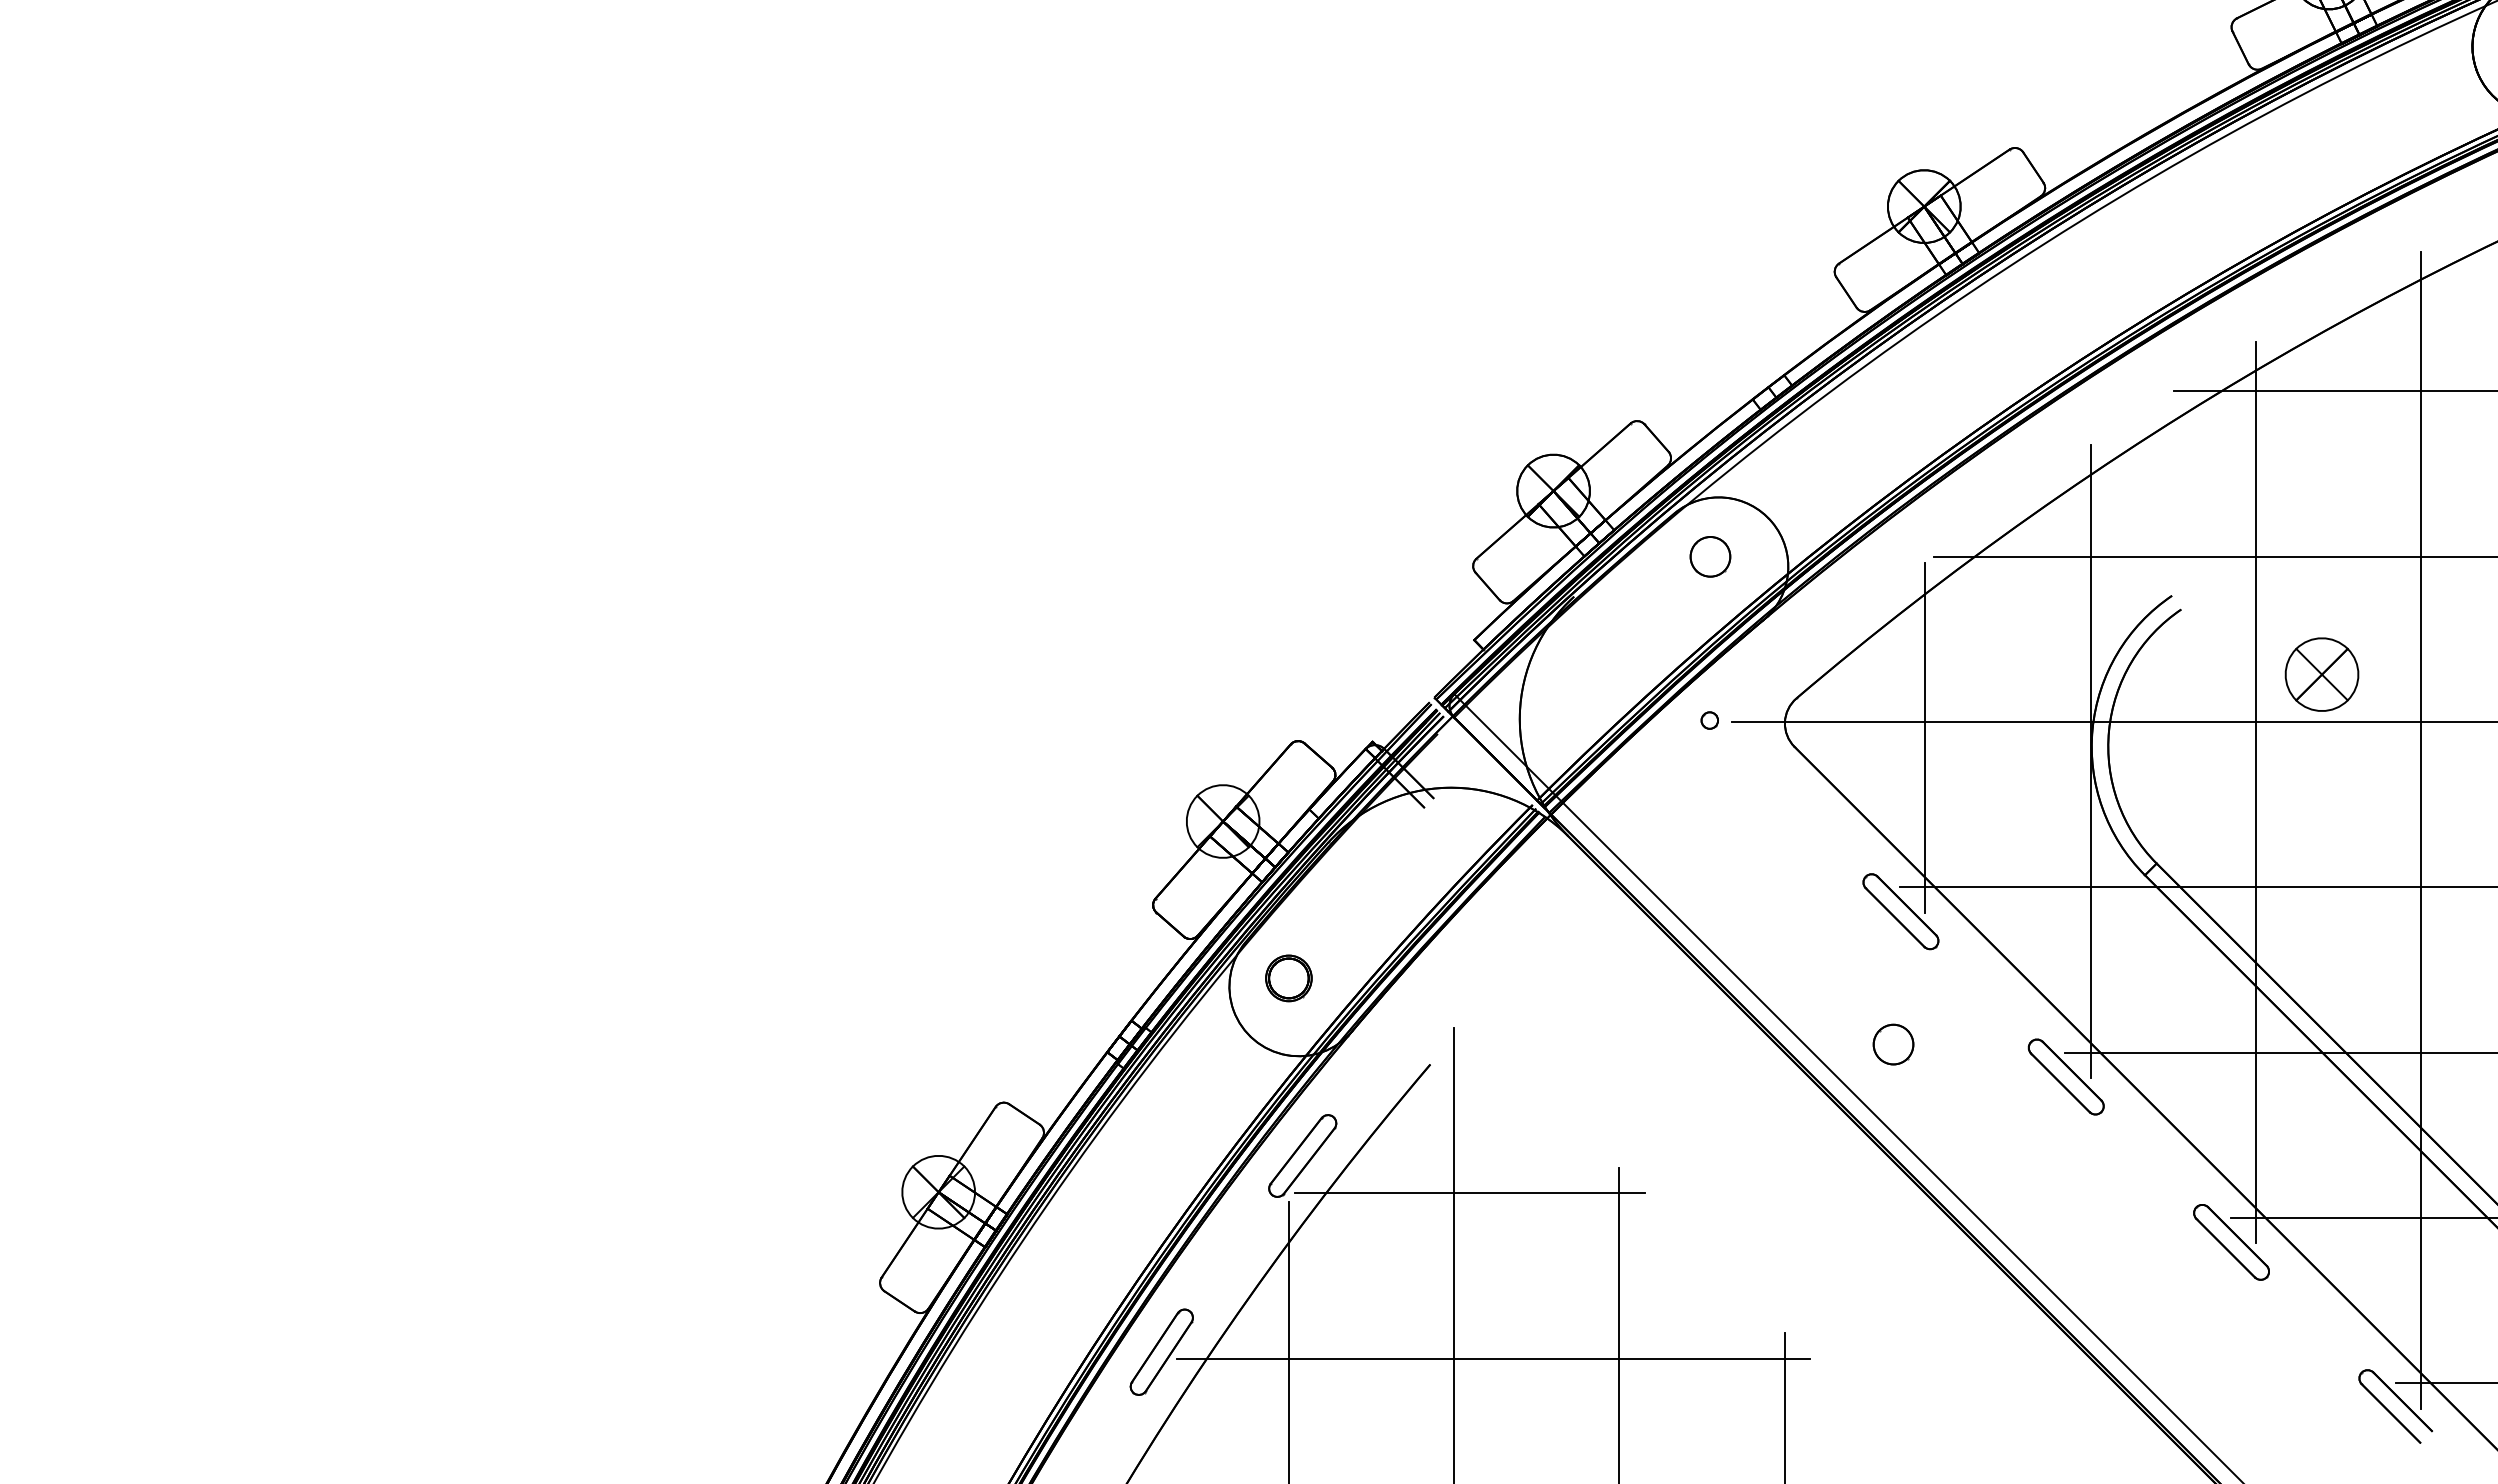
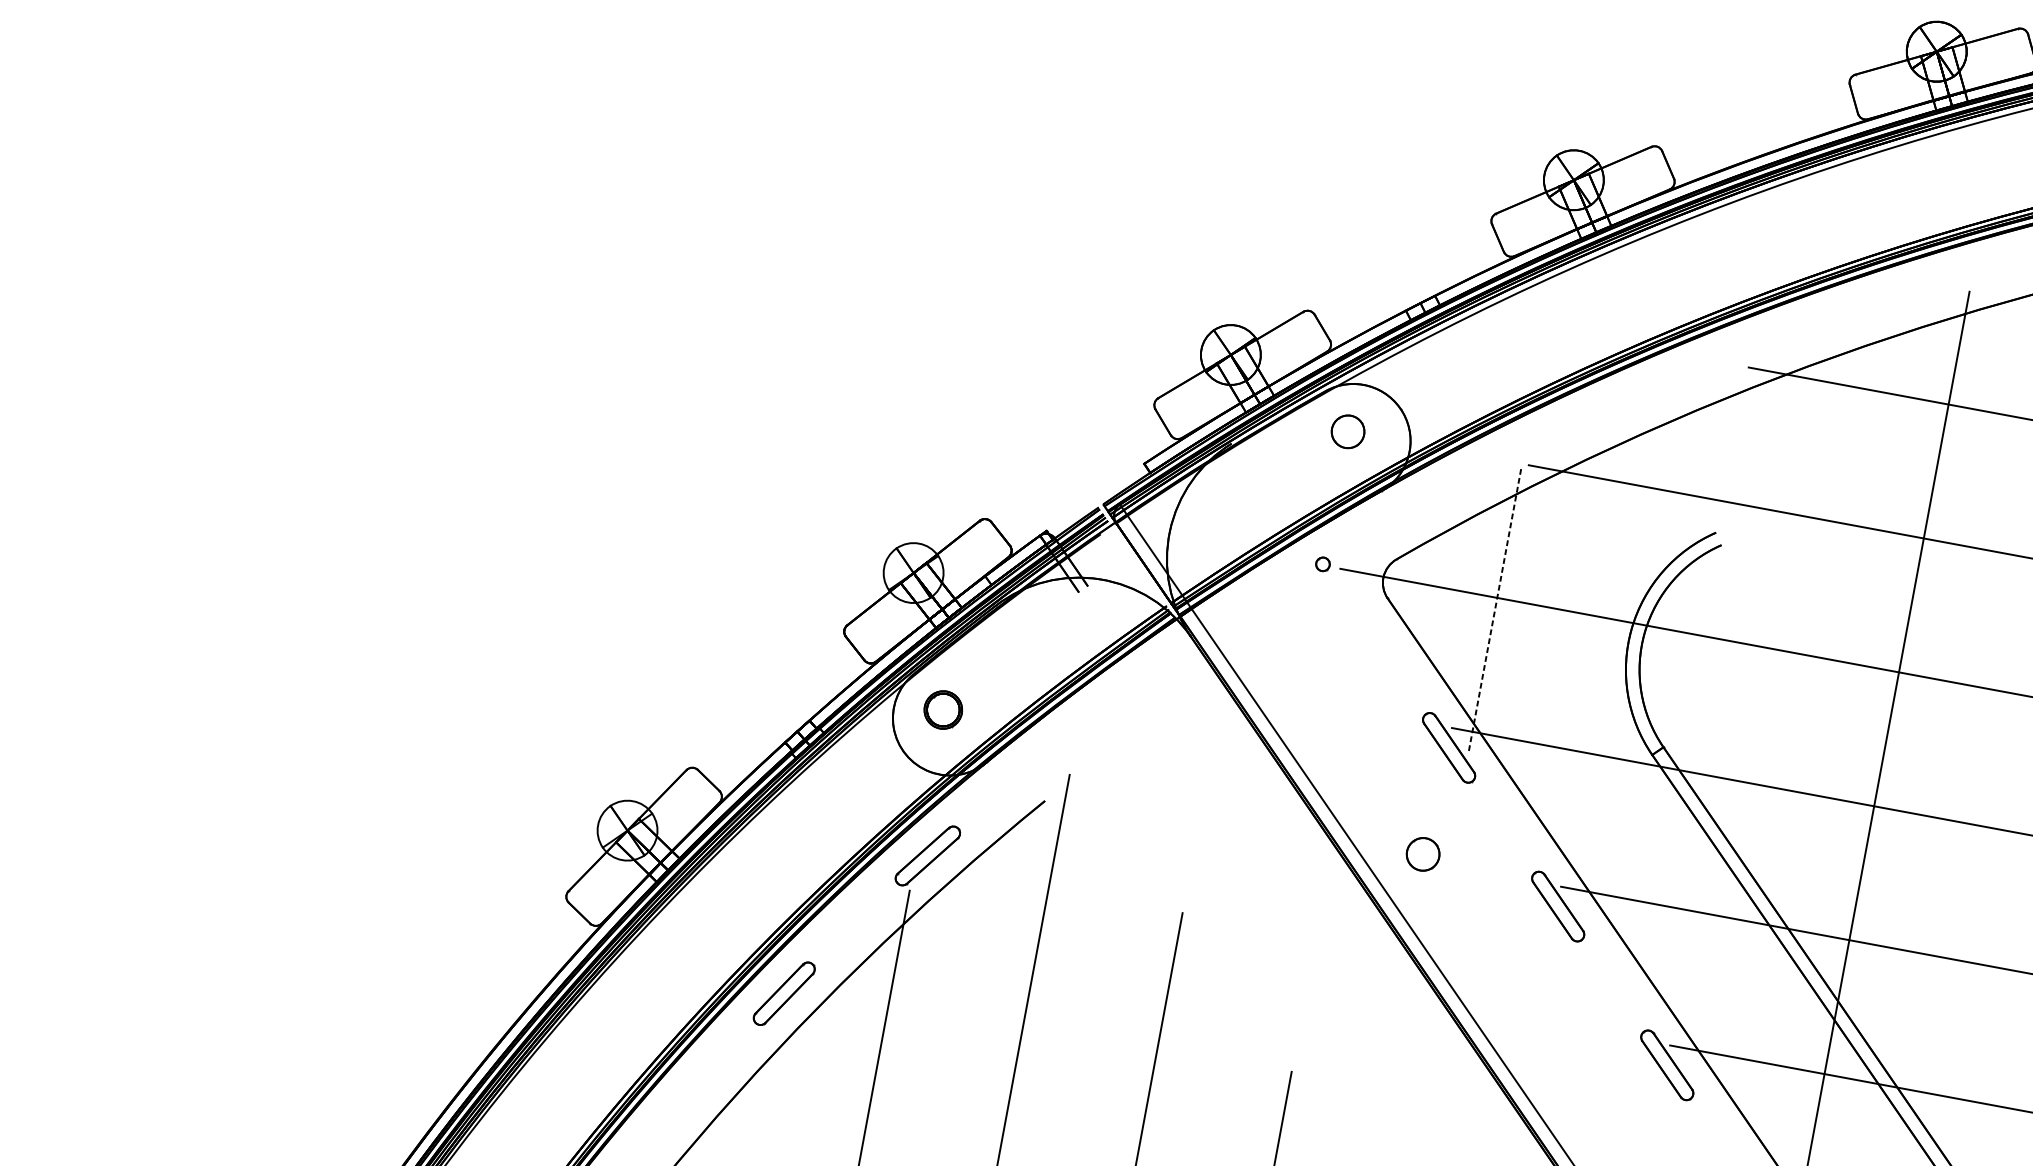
part: (2321, 674) -> (1825, 618), removed
line: (1925, 737) -> (1495, 610), solid -> dashed
line: (2090, 761) -> (1625, 654), removed
line: (2255, 792) -> (1754, 704), removed
line: (1469, 1193) -> (1057, 911), removed
line: (1493, 1358) -> (1051, 1048), removed

